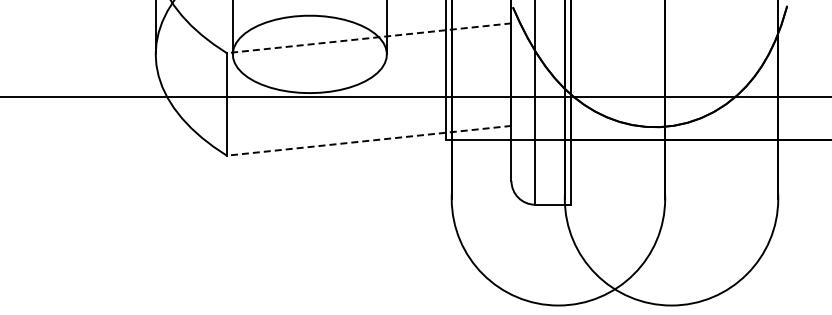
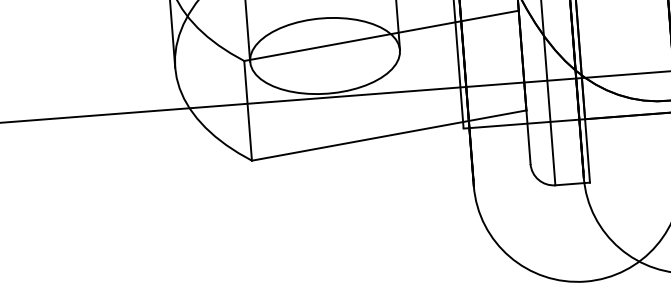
line: (368, 38) -> (380, 36), dashed -> solid
line: (368, 140) -> (388, 135), dashed -> solid

